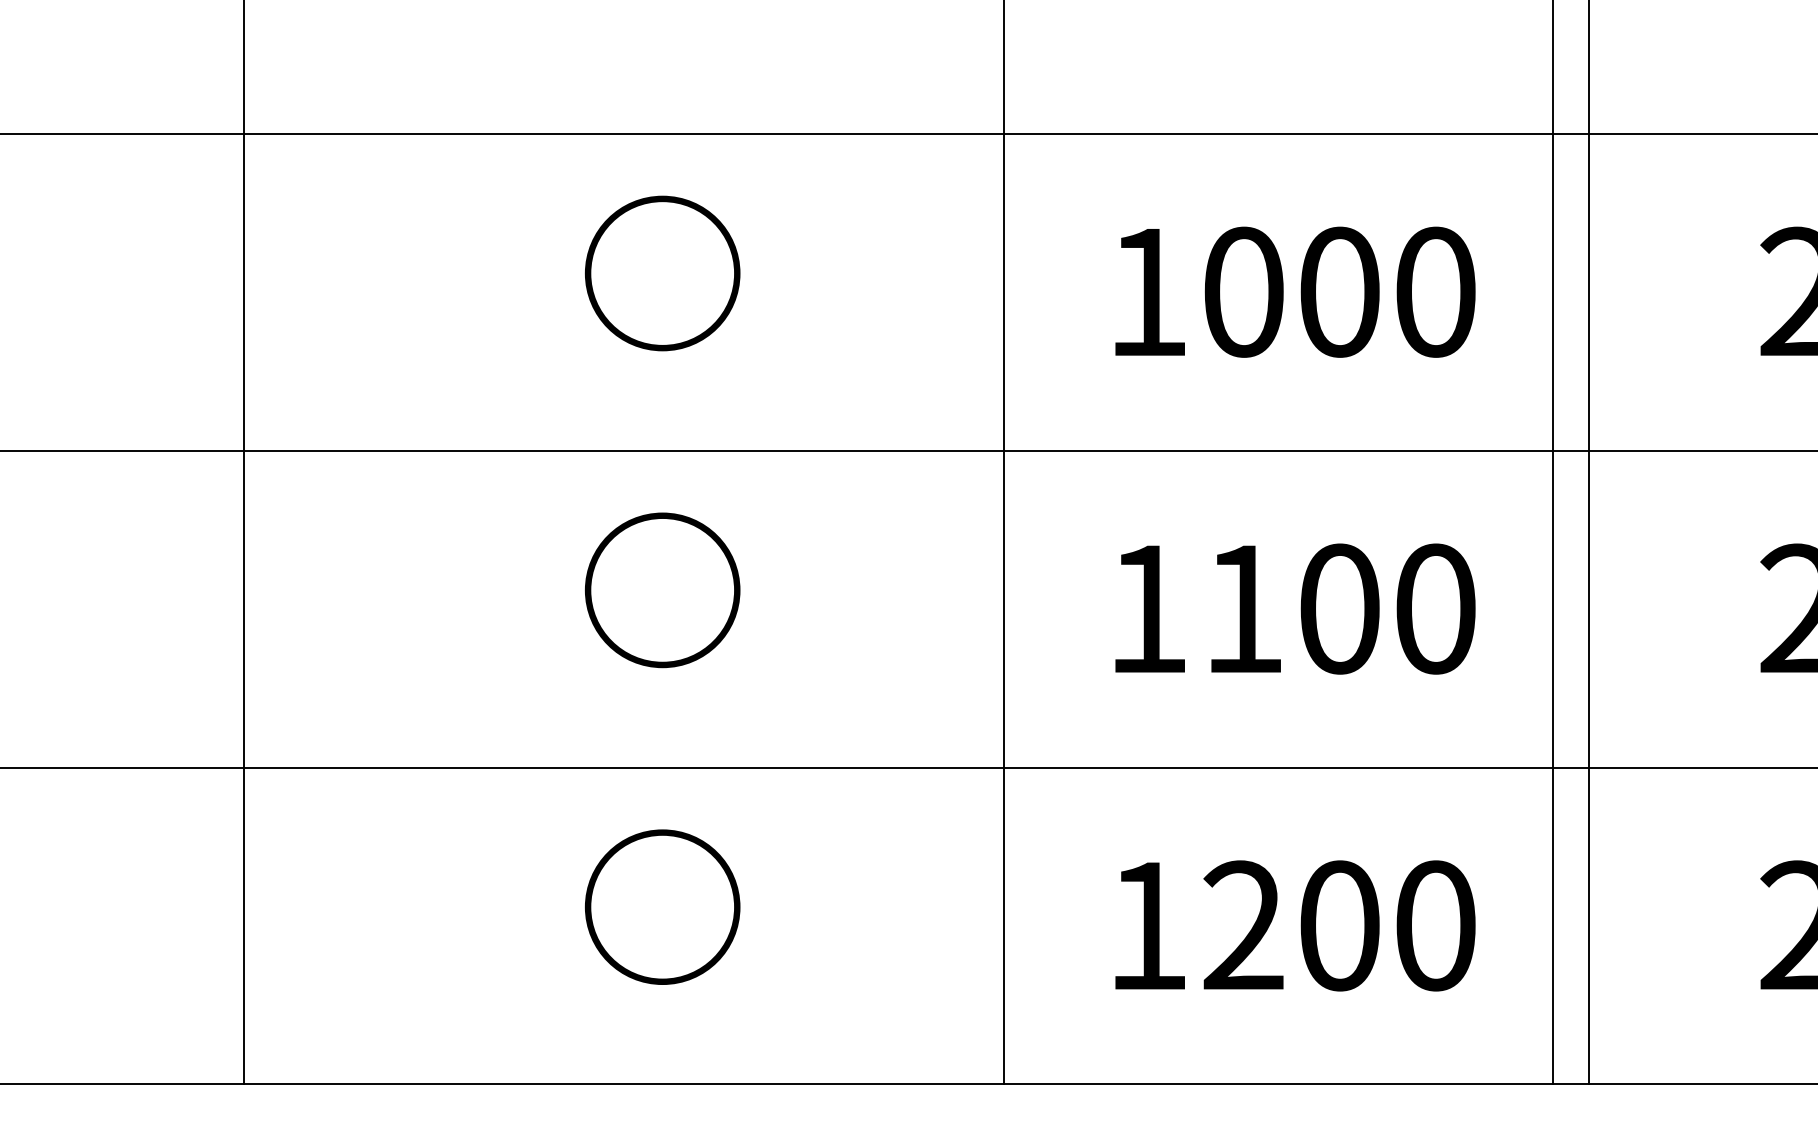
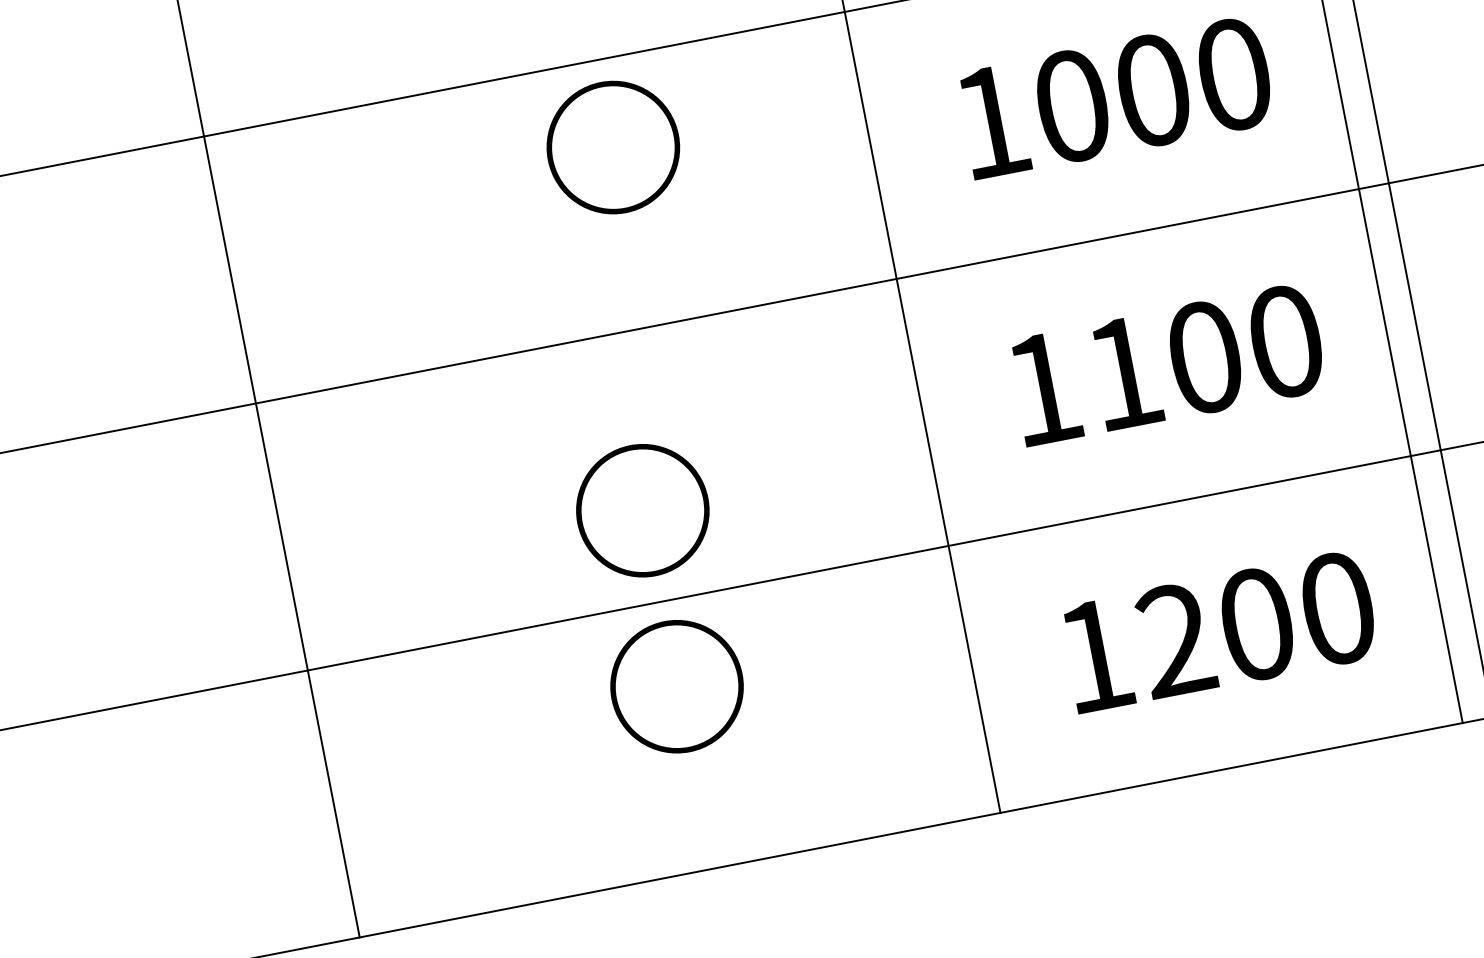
text: (662, 273) -> (613, 147), moved
text: (662, 590) -> (642, 510), moved
text: (662, 906) -> (676, 686), moved

